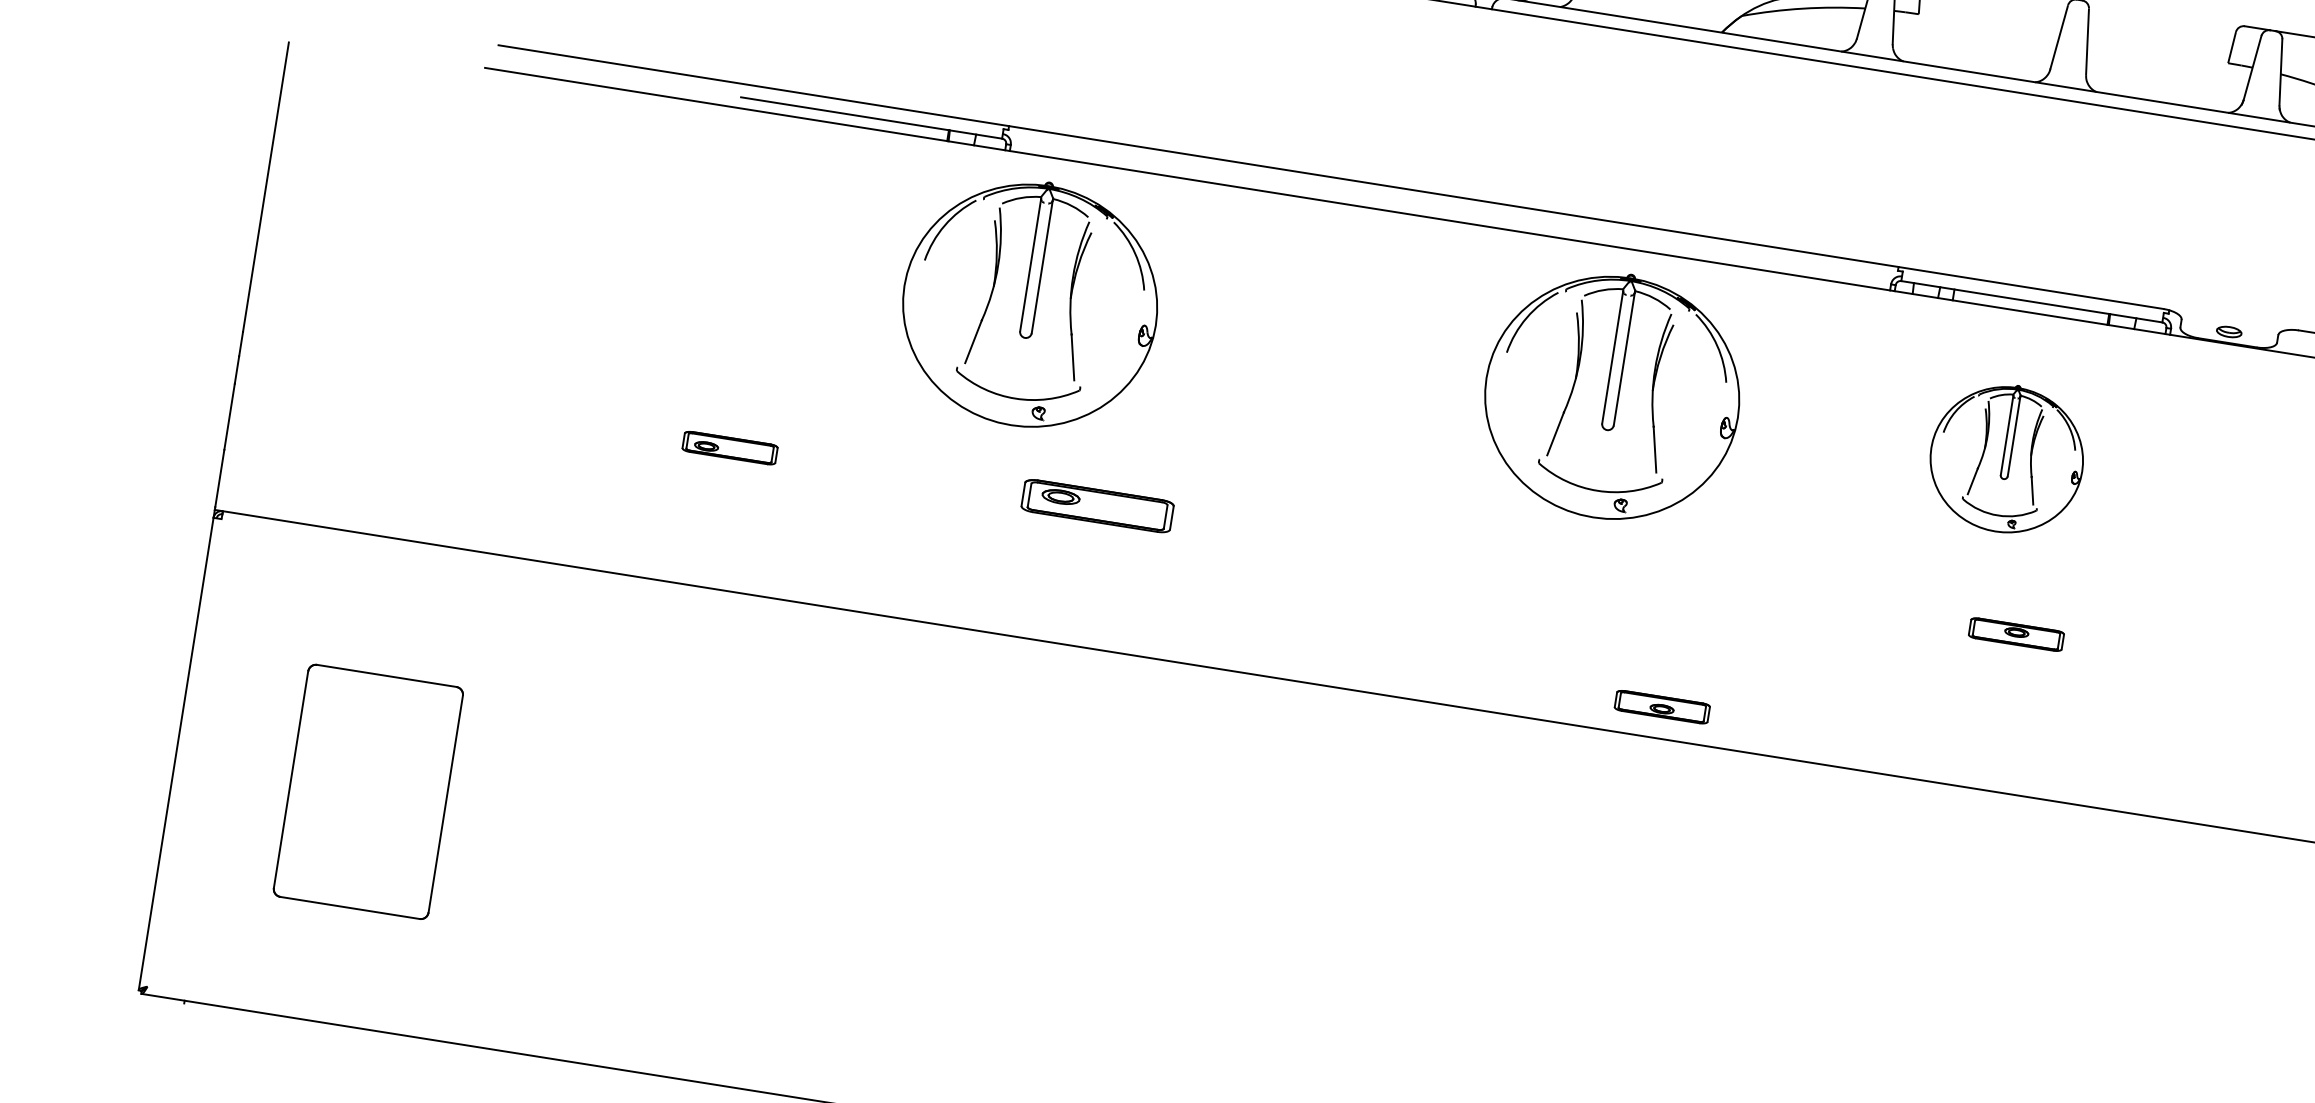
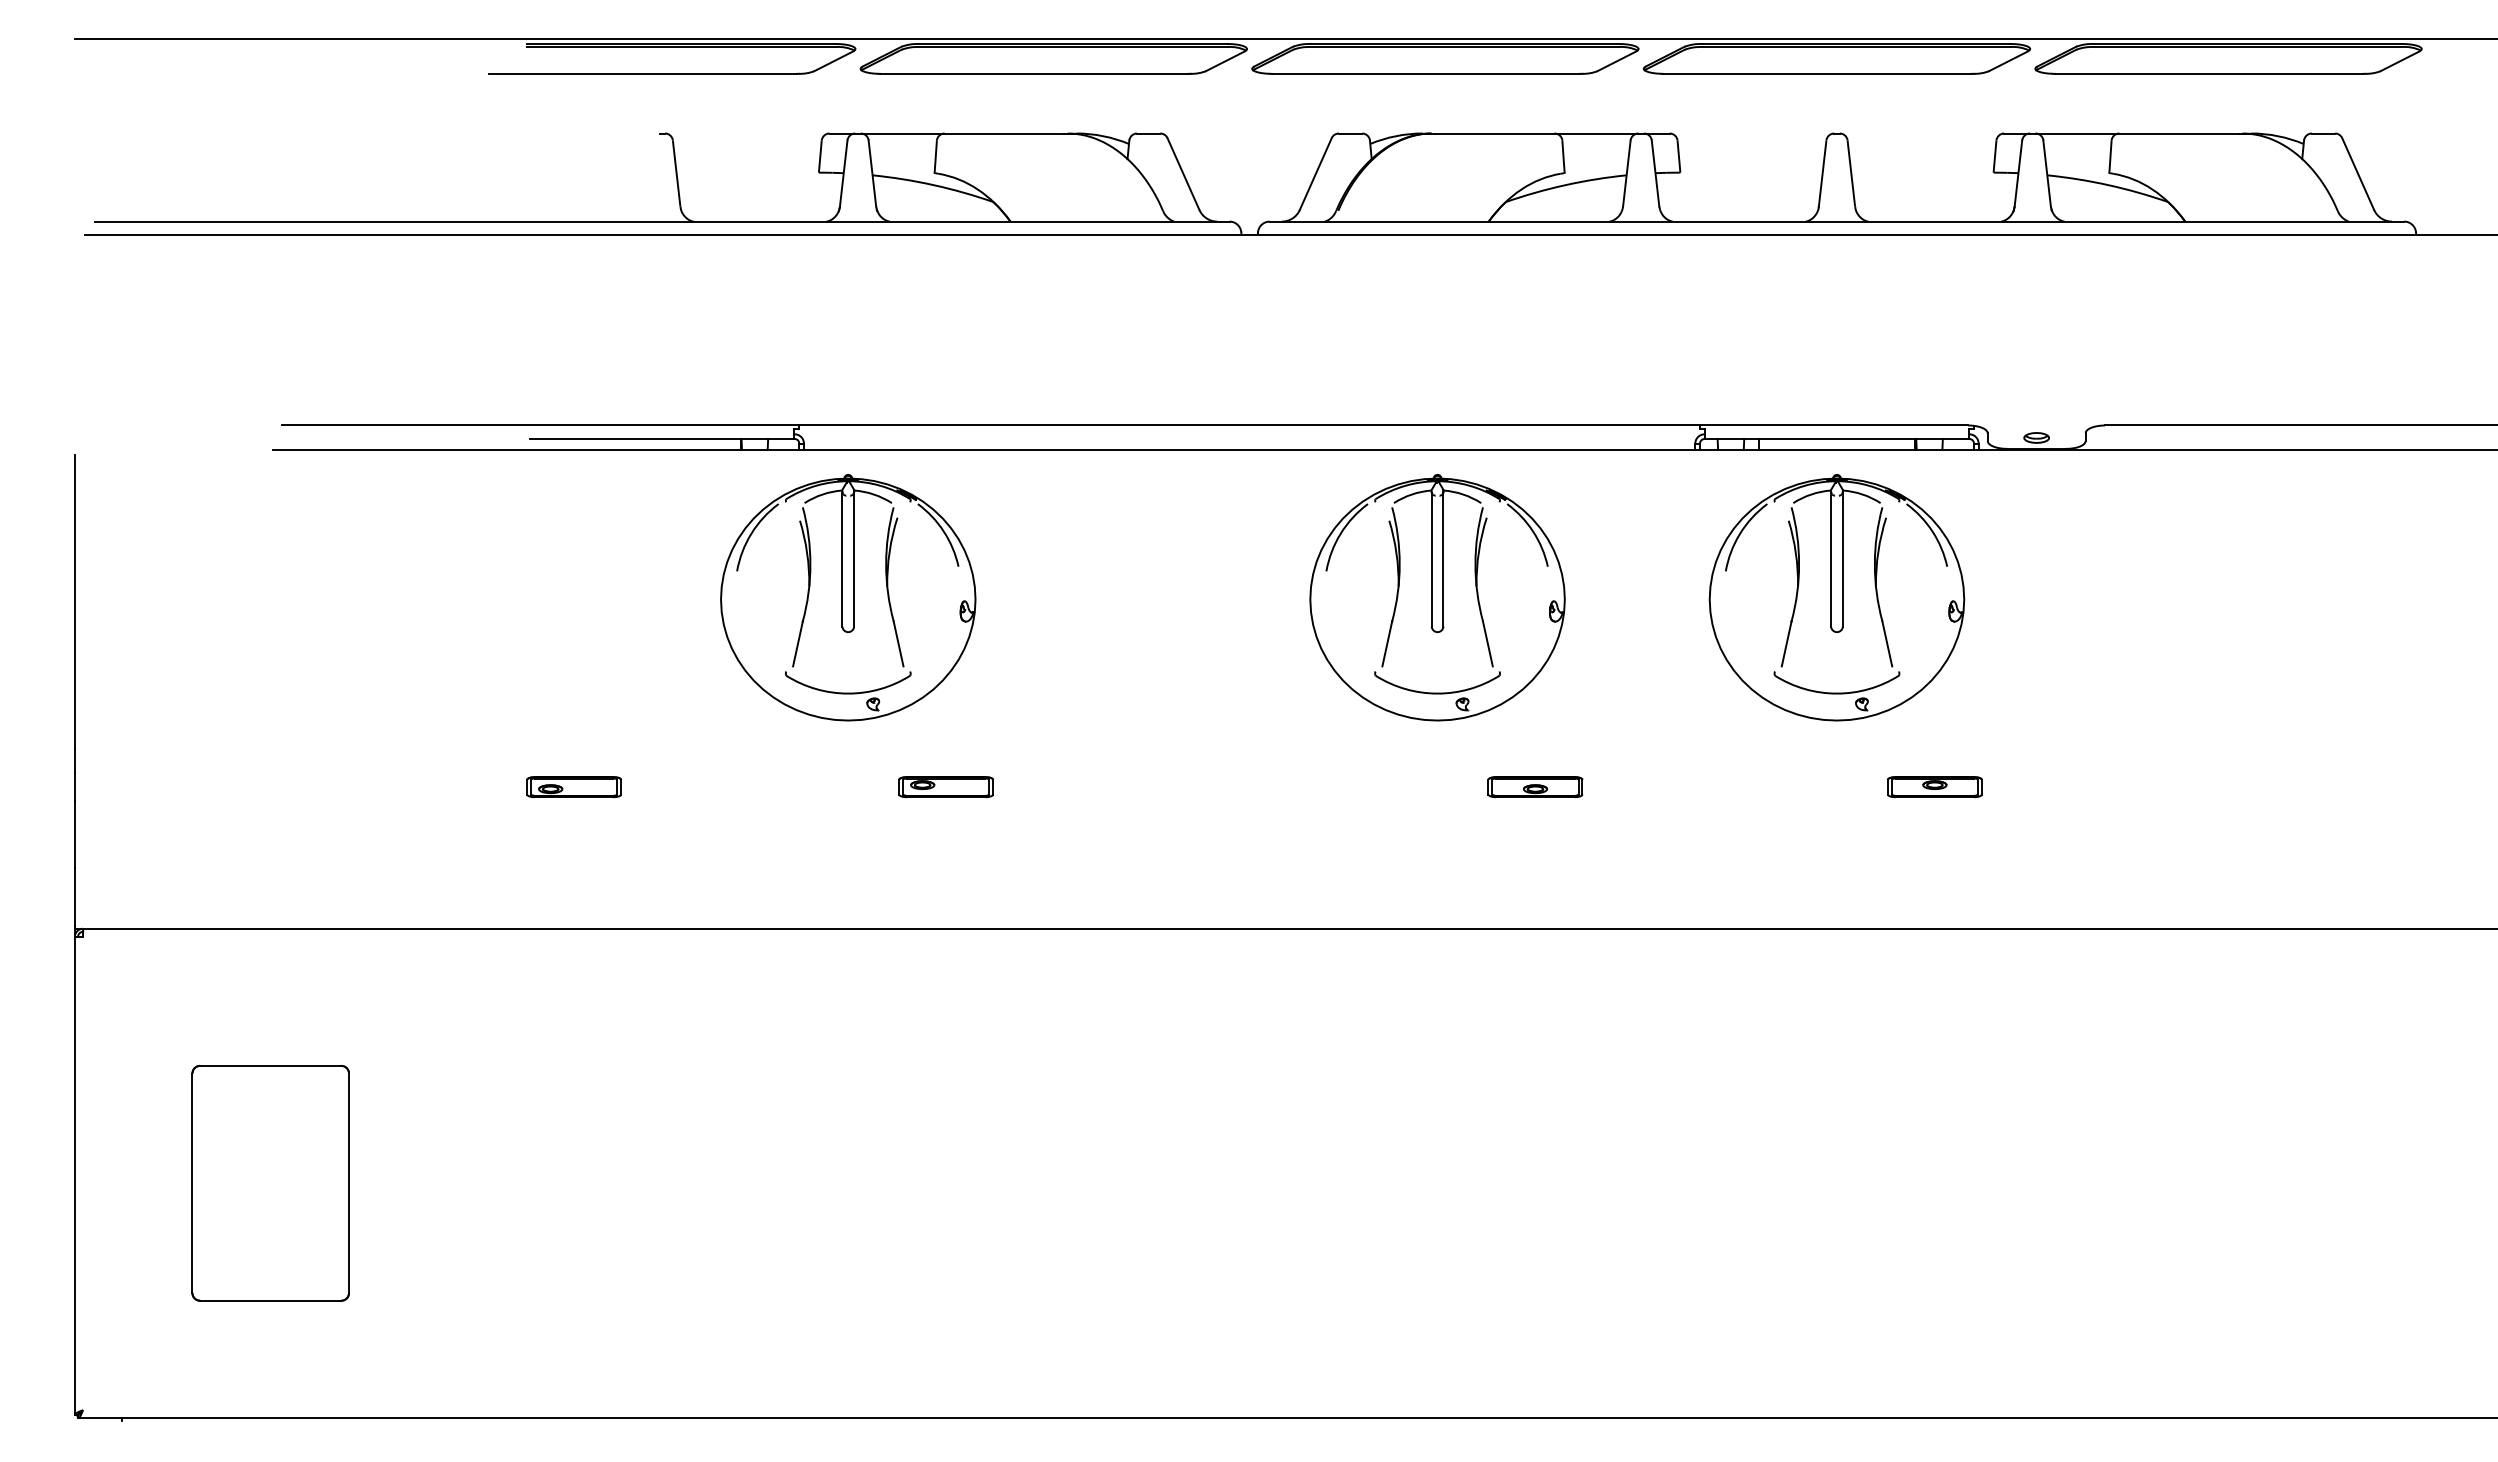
part: (2006, 458) -> (1836, 597), size x1.67
part: (1096, 506) -> (945, 787), size x0.62
part: (2016, 634) -> (1934, 787), moved
part: (1662, 707) -> (1535, 787), moved

